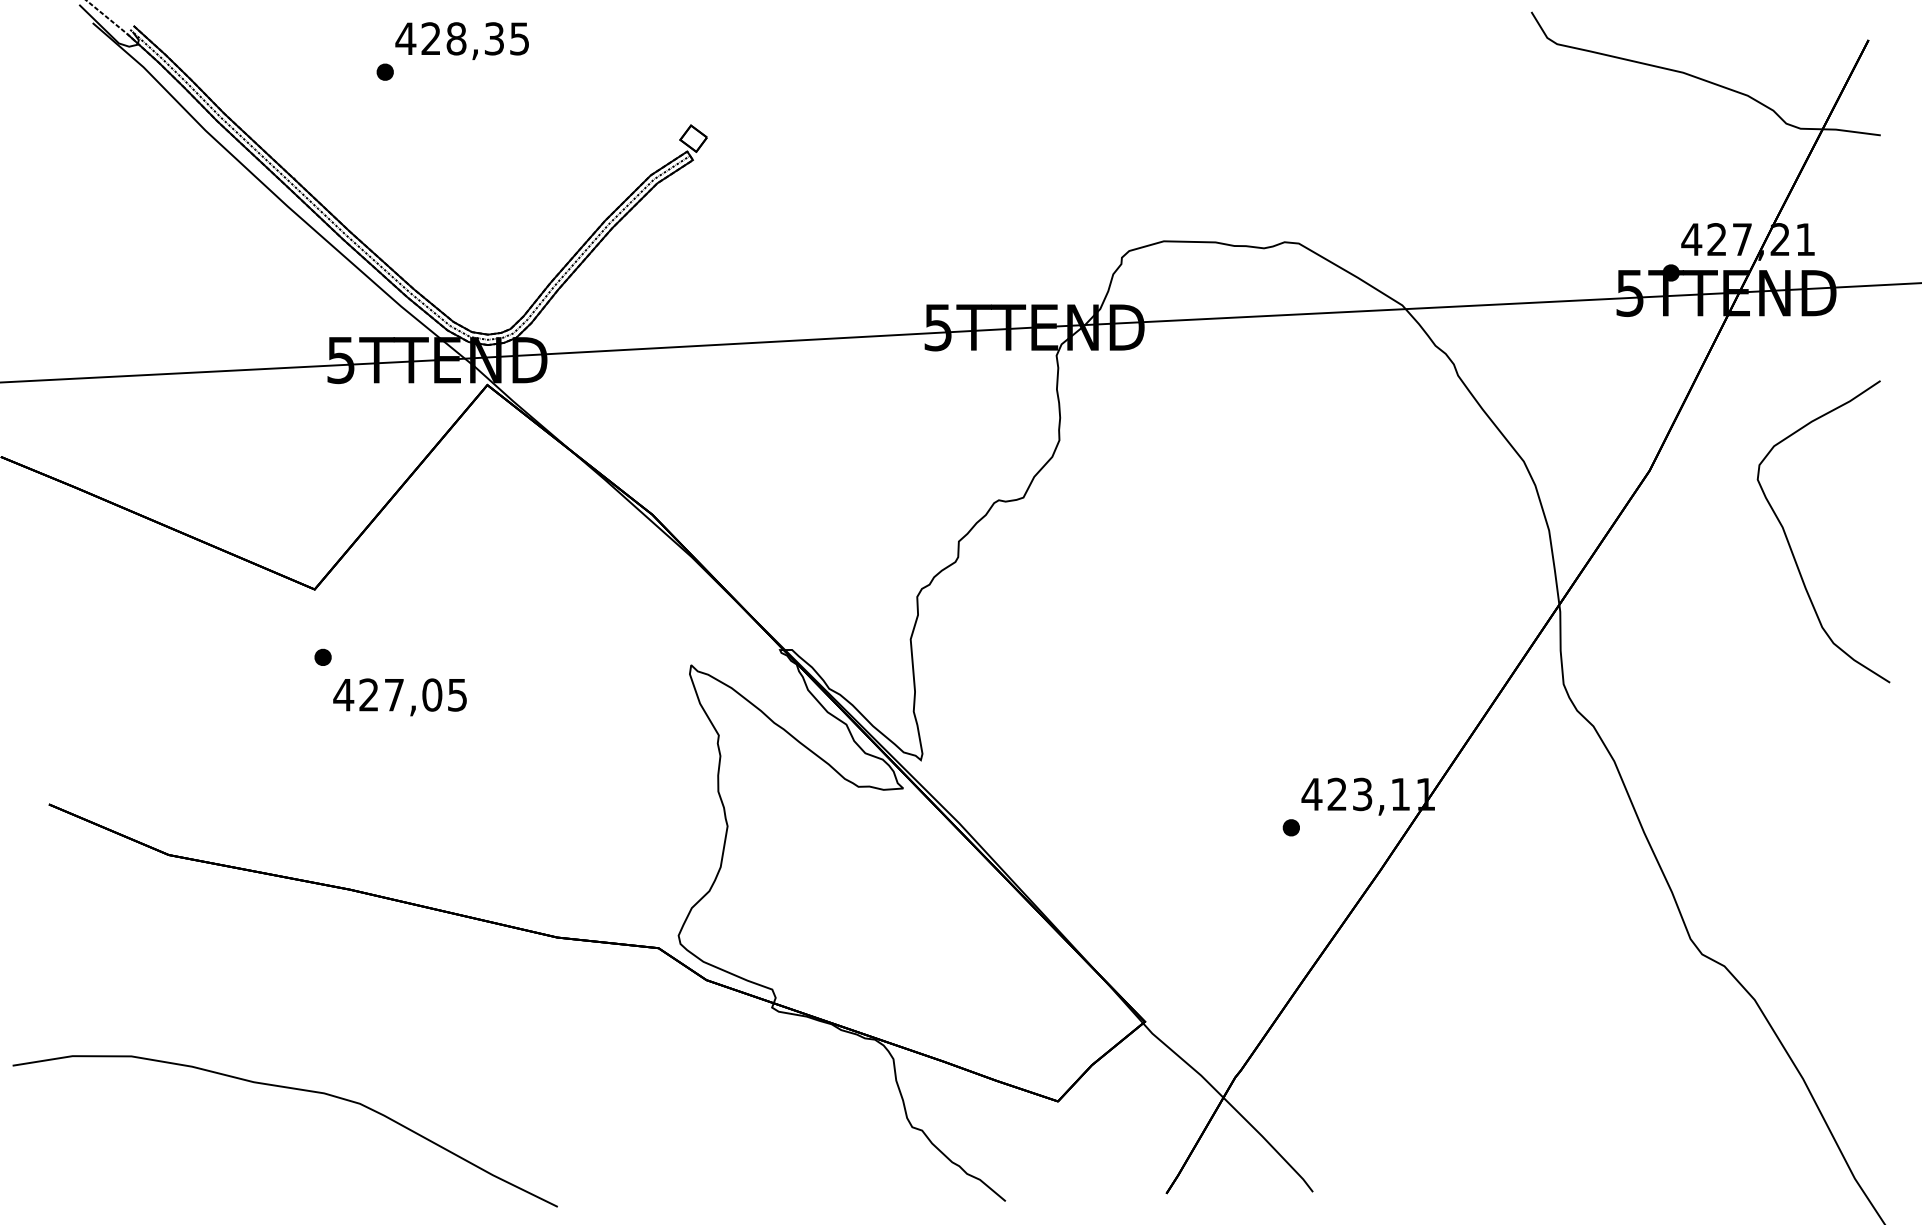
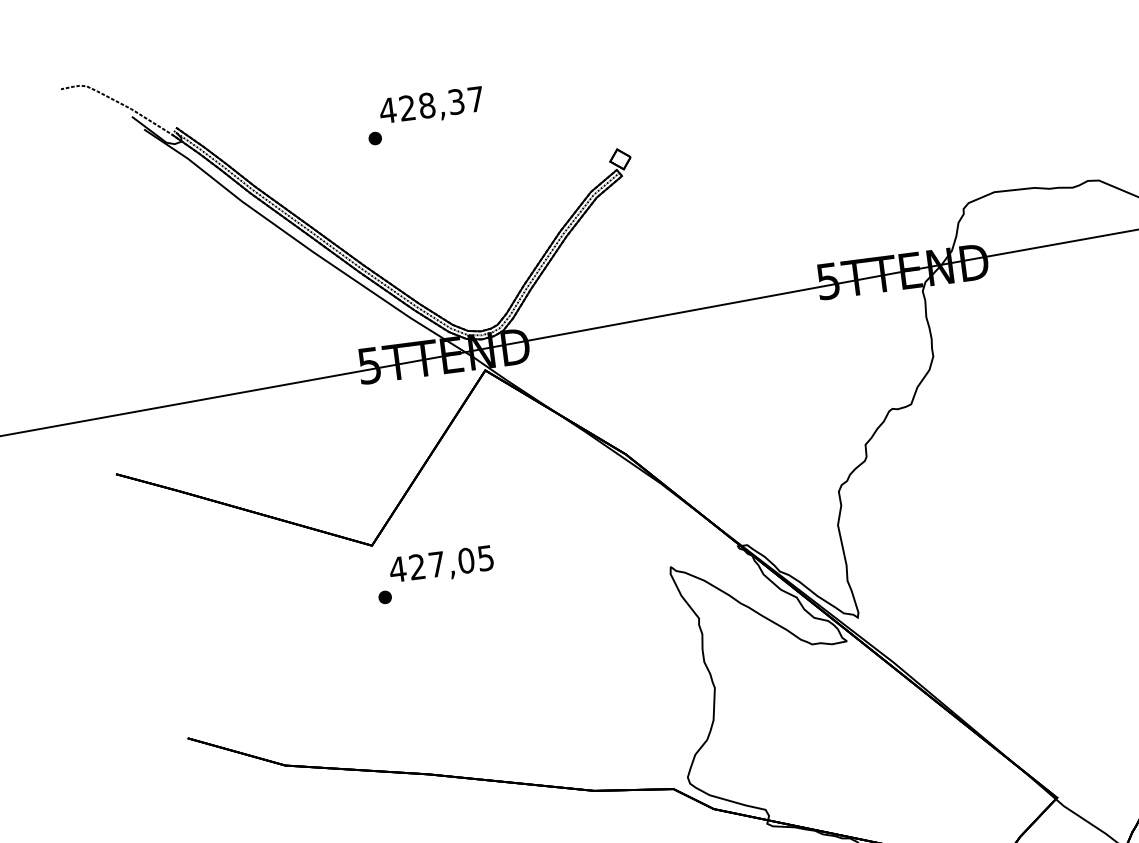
text: (519, 38) -> (475, 99), 428,35 -> 428,37
text: (399, 697) -> (441, 565), moved

